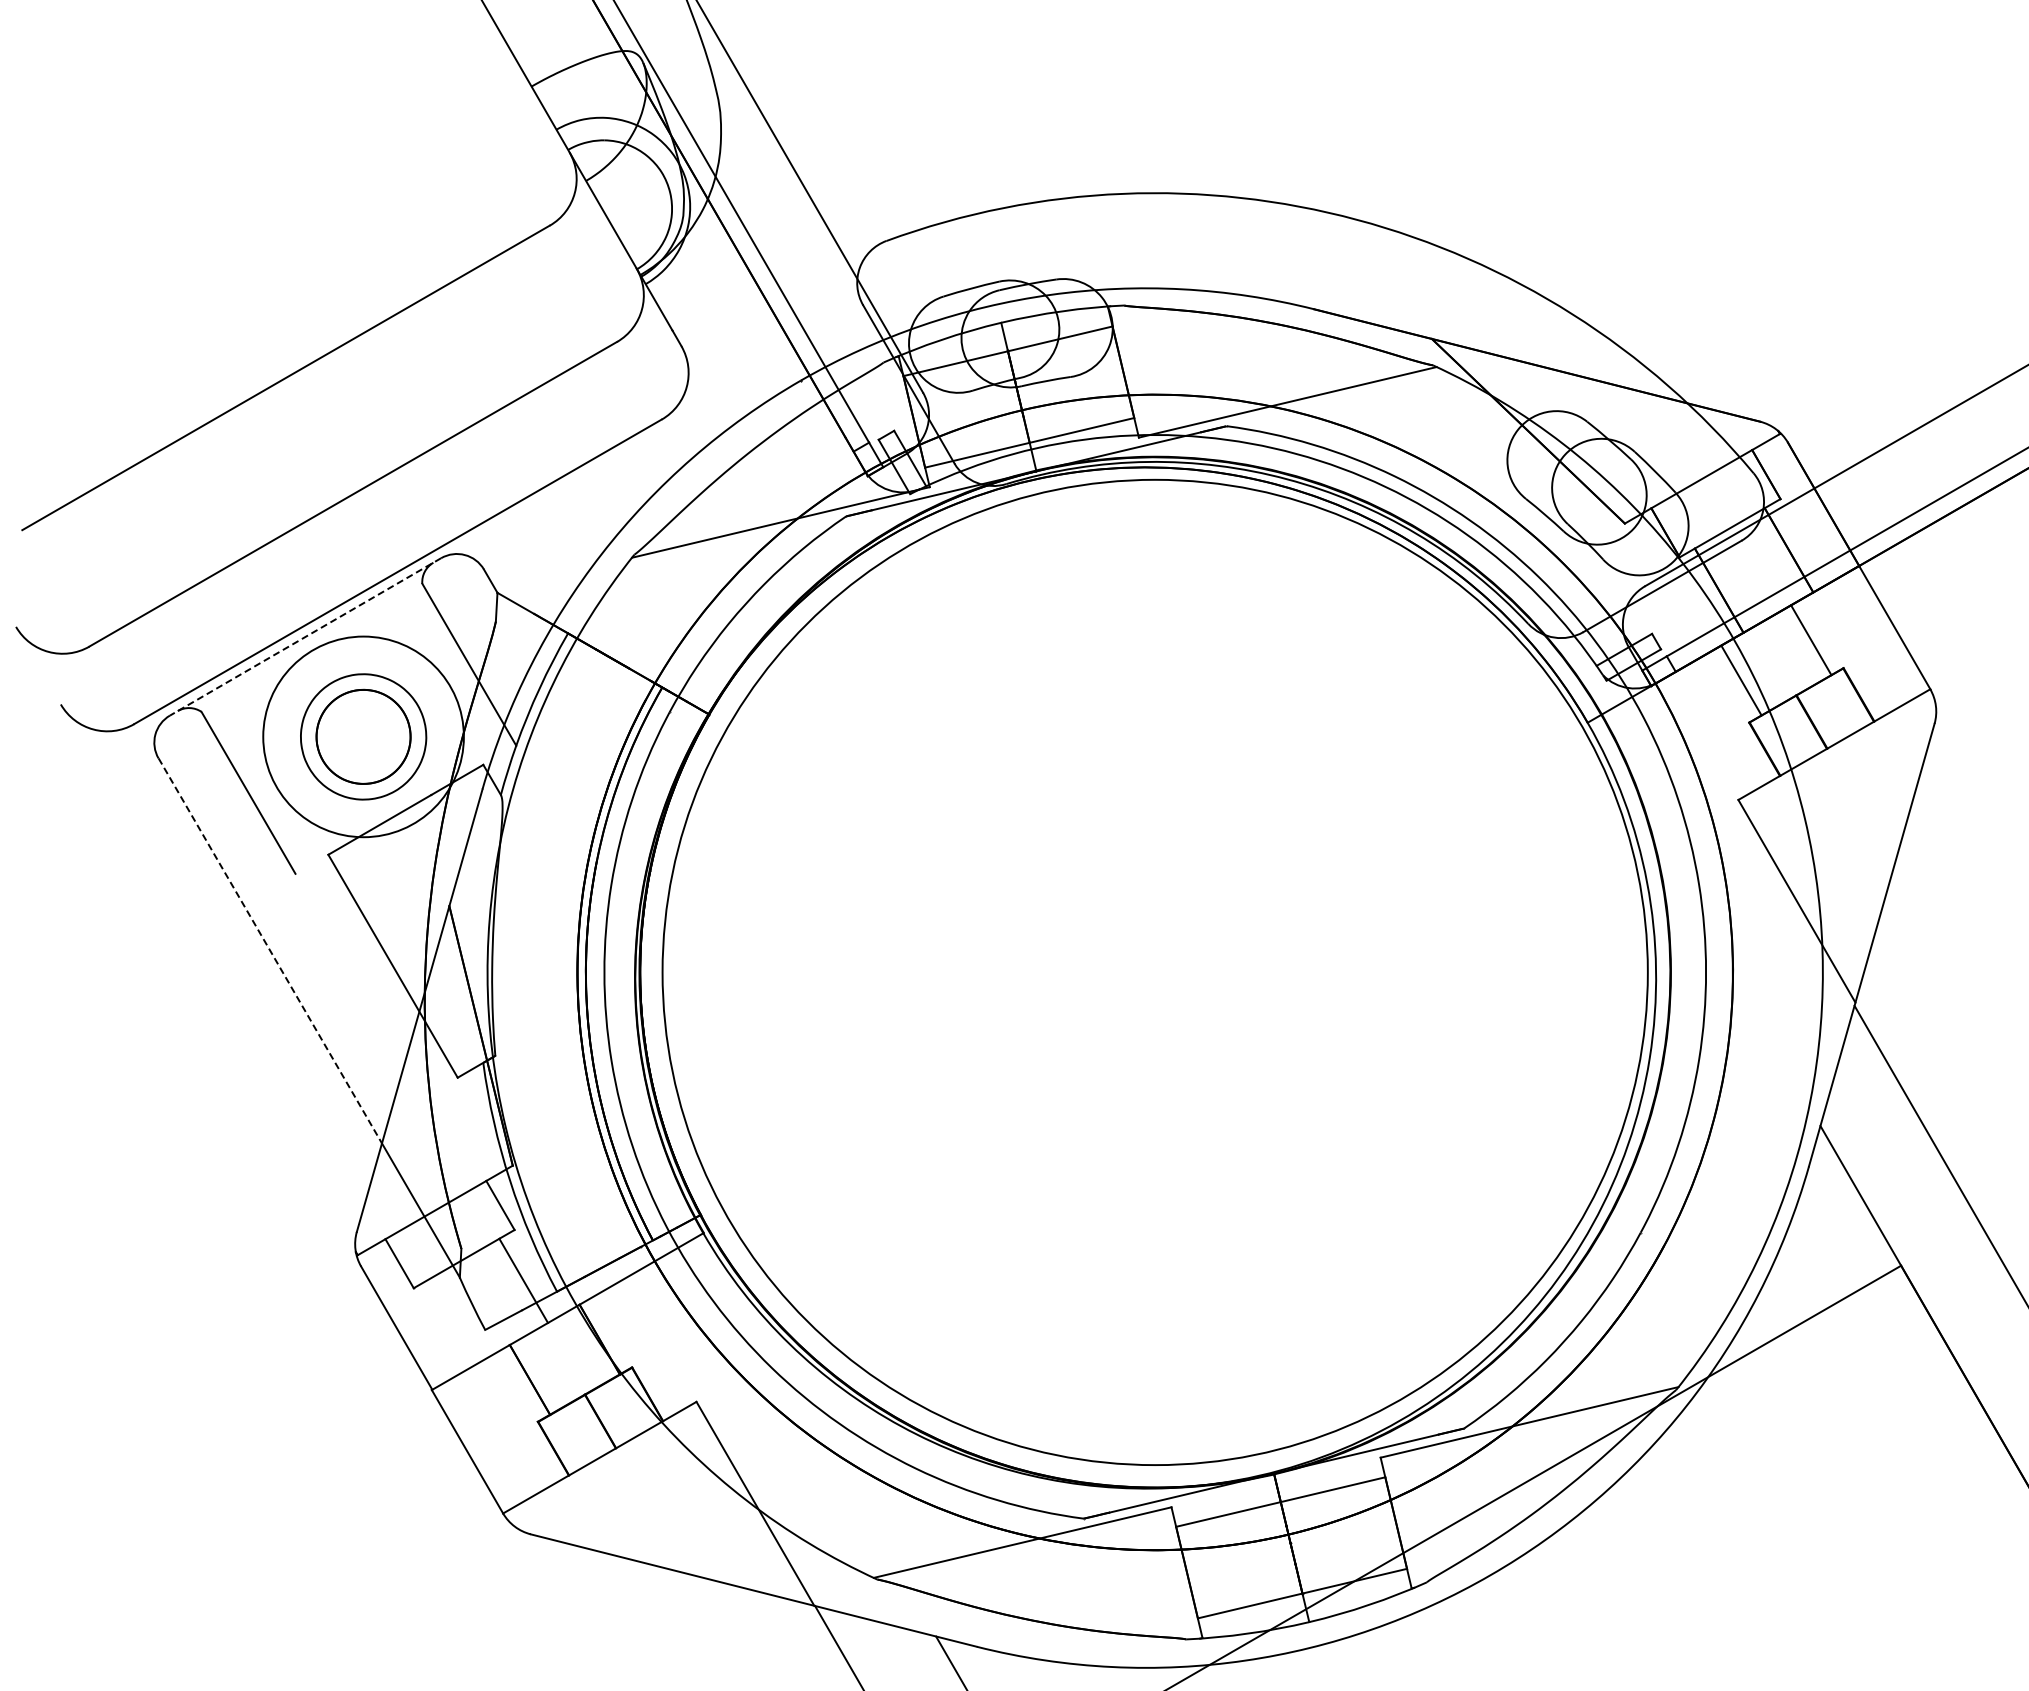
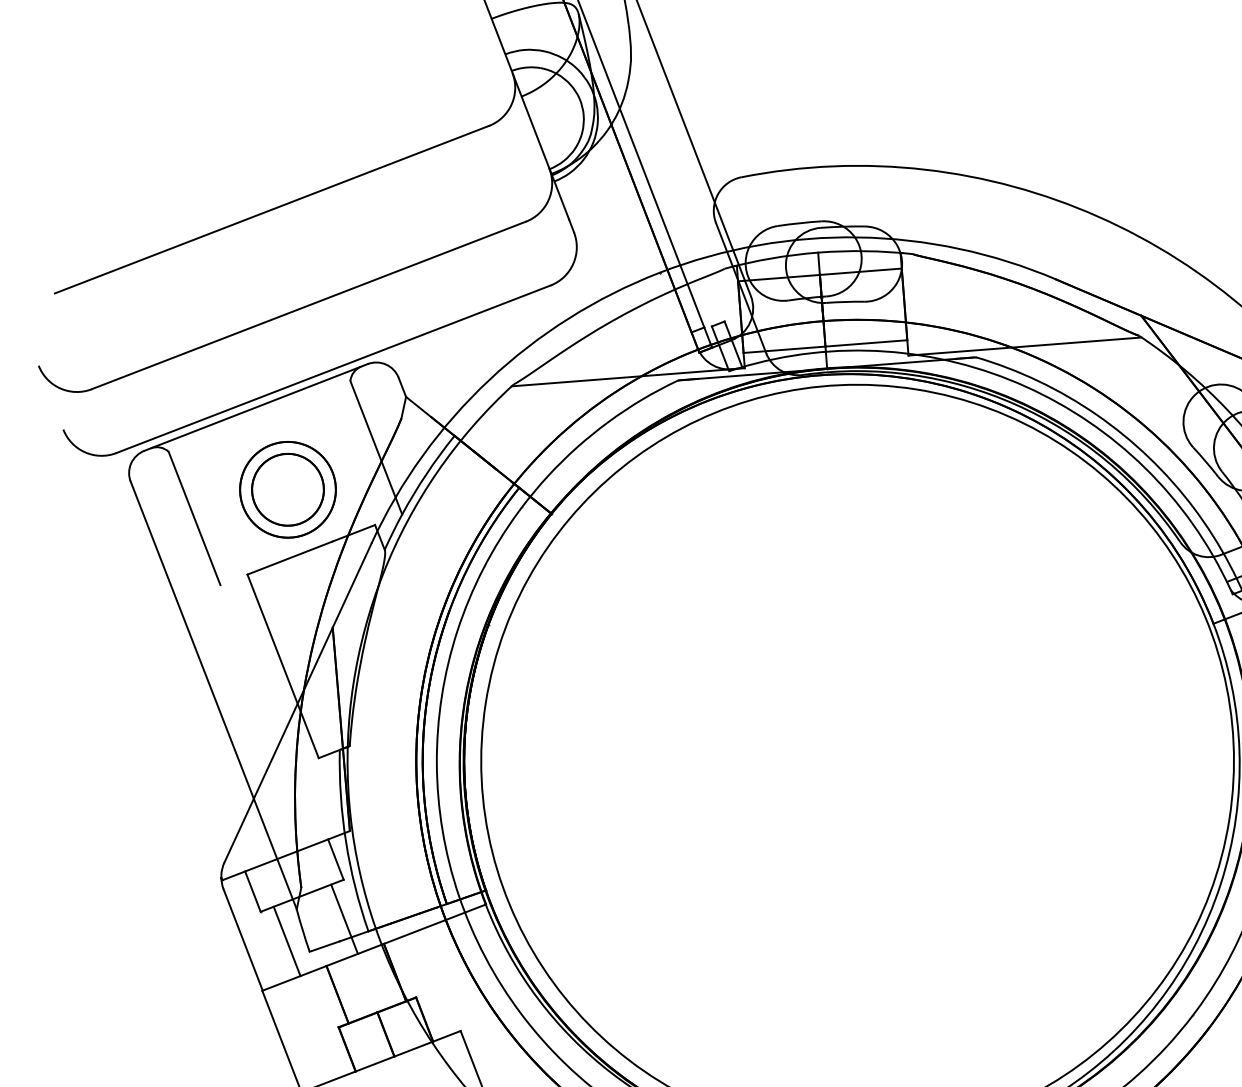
line: (305, 636) -> (256, 407), dashed -> solid
circle: (363, 736) -> (287, 489), size x0.62
line: (270, 950) -> (192, 640), dashed -> solid
line: (453, 1321) -> (286, 941), added

